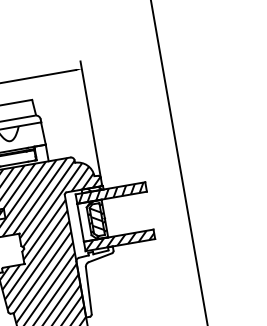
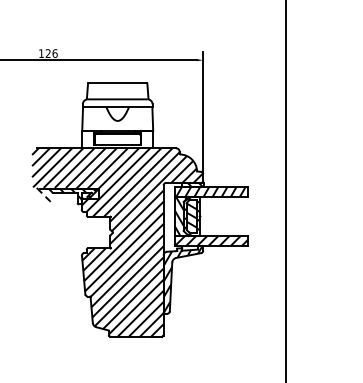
hatch: (91, 220) -> (186, 216), added
hatch: (98, 281) -> (182, 279), added

